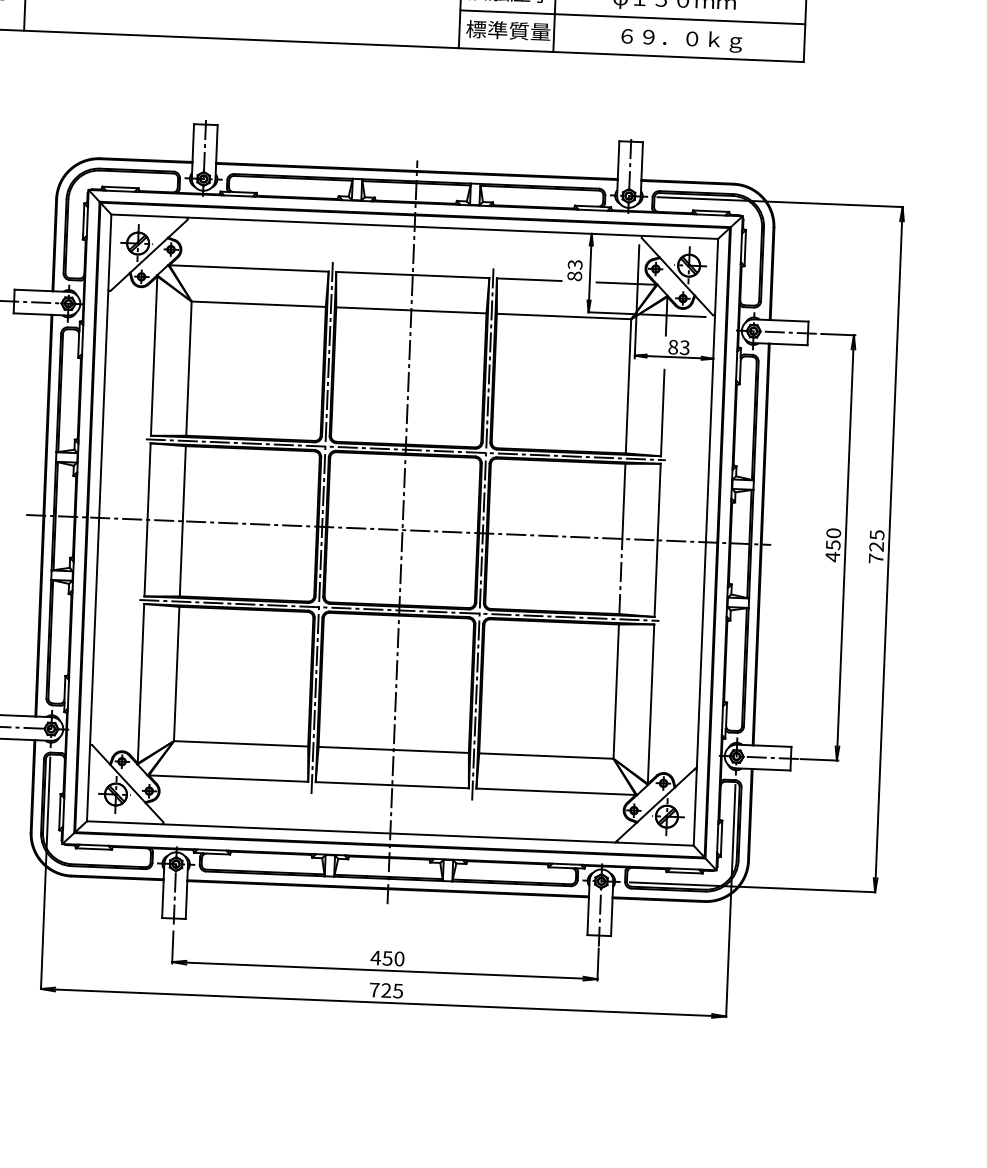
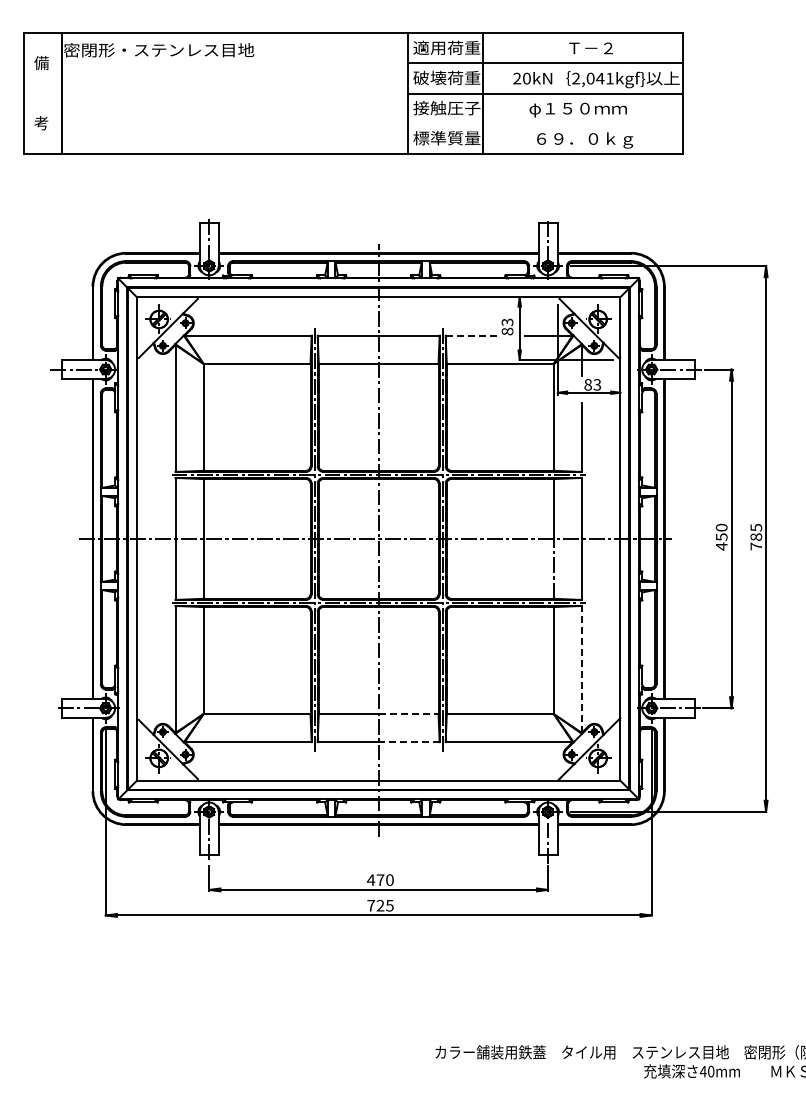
line: (632, 17) -> (545, 123), removed
line: (529, 279) -> (471, 335), solid -> dashed
text: (876, 546) -> (756, 536), 725 -> 785
line: (650, 702) -> (581, 668), solid -> dashed
line: (431, 751) -> (408, 714), solid -> dashed
line: (429, 787) -> (408, 742), solid -> dashed
text: (387, 957) -> (380, 879), 450 -> 470

